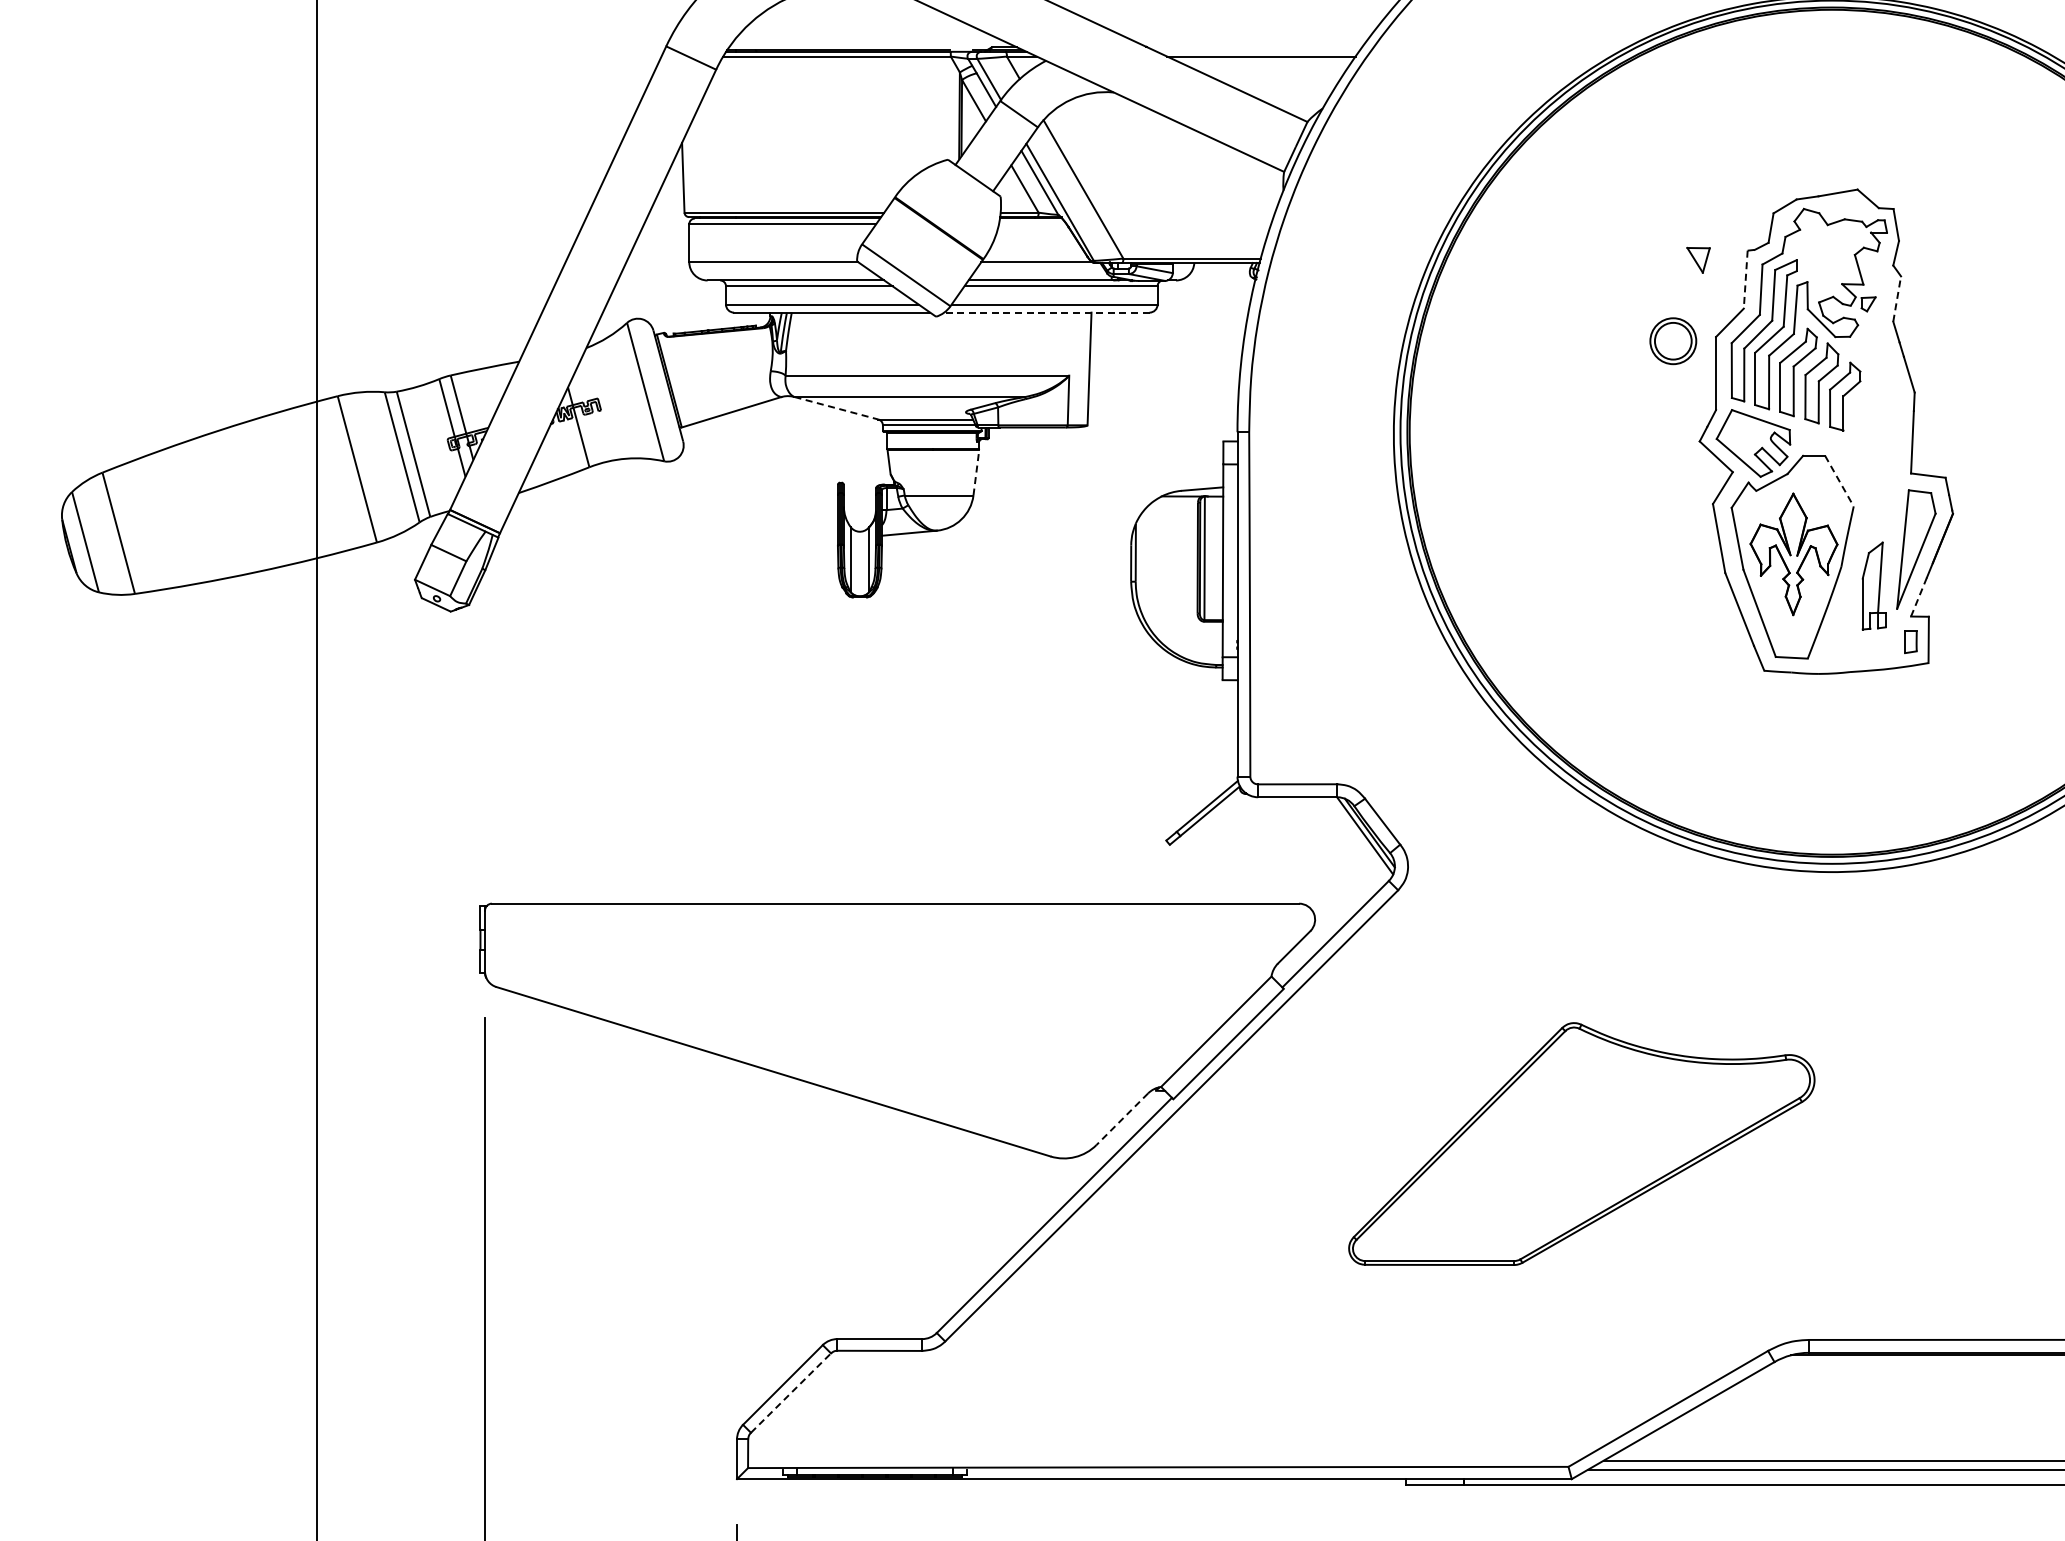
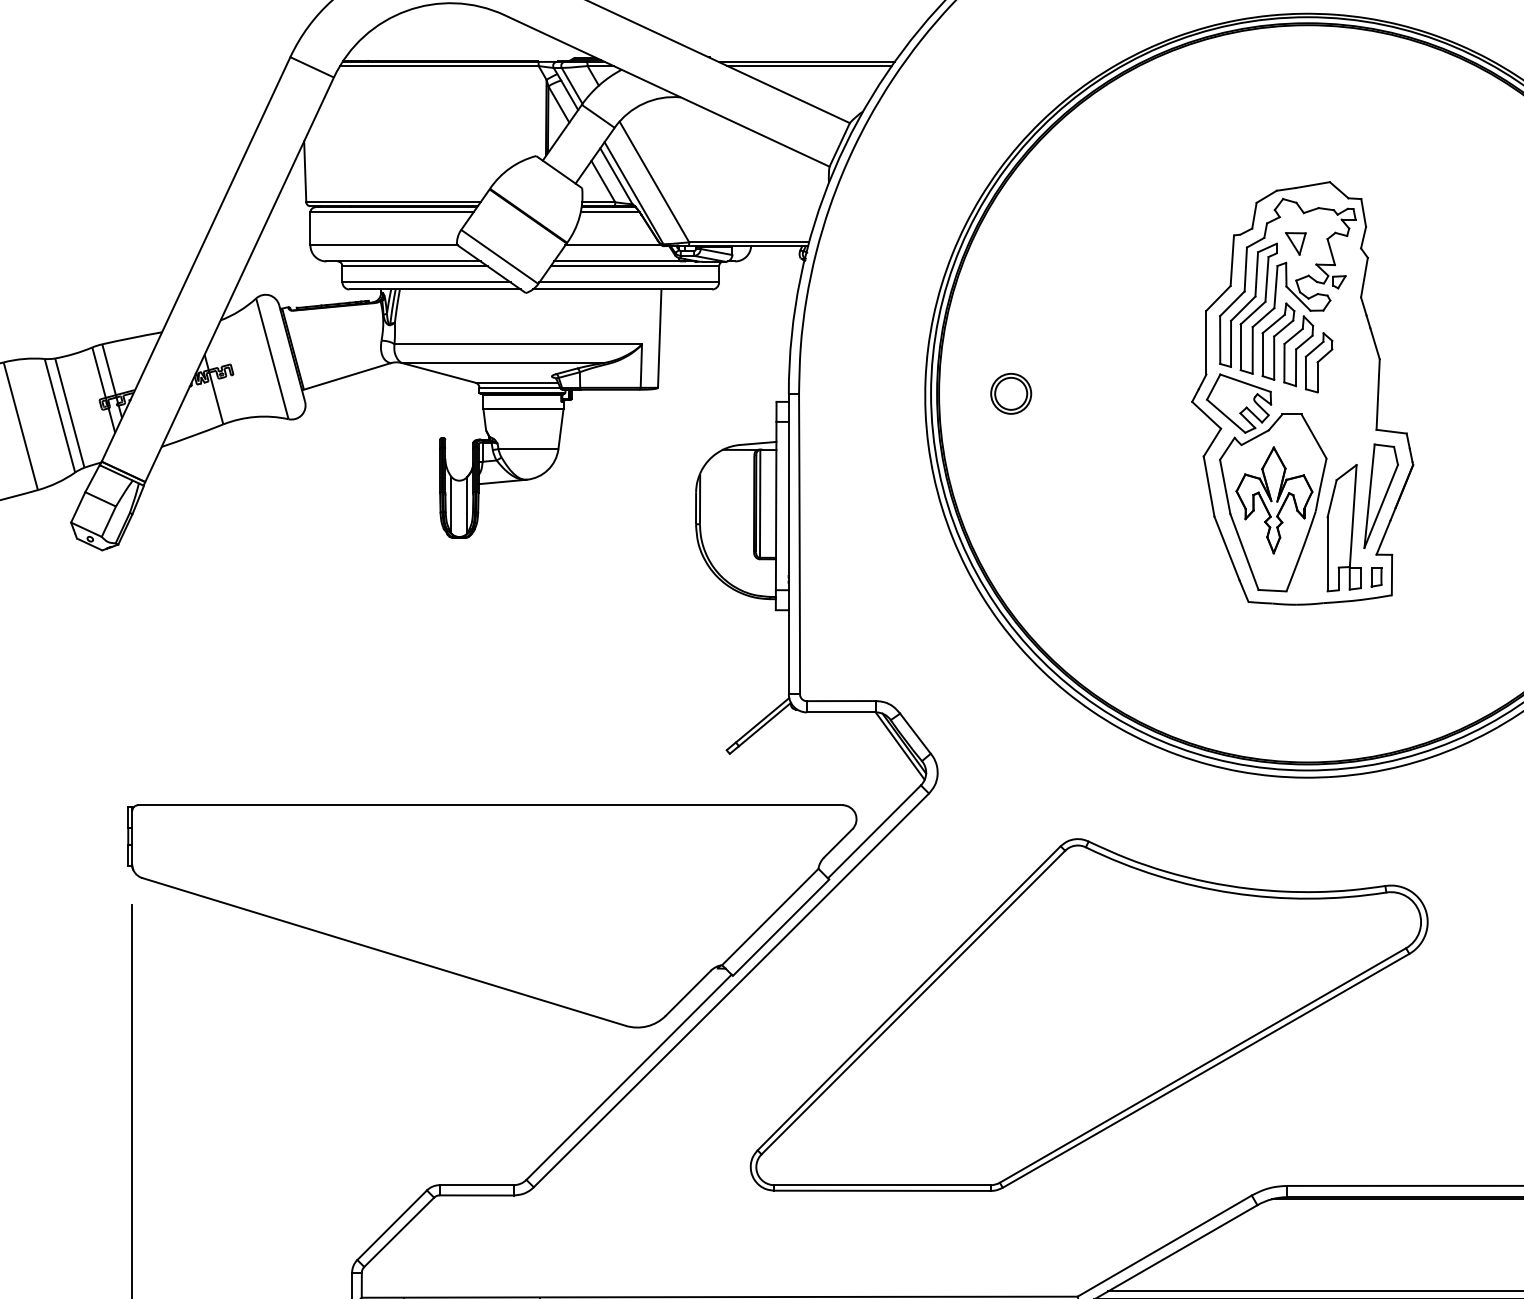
line: (1257, 51) -> (806, 61), added
line: (1032, 224) -> (609, 212), added
part: (1698, 260) -> (1295, 244), moved
line: (1745, 280) -> (1232, 261), dashed -> solid
line: (1897, 299) -> (1364, 278), dashed -> solid
line: (1046, 312) -> (622, 289), dashed -> solid
part: (1673, 341) -> (1011, 394), moved
line: (836, 408) -> (438, 373), dashed -> solid
line: (976, 472) -> (561, 428), dashed -> solid
line: (1839, 481) -> (1314, 436), dashed -> solid
part: (1874, 585) -> (1344, 527), size x1.67
line: (1919, 596) -> (1383, 537), dashed -> solid
line: (1121, 1119) -> (687, 993), dashed -> solid
part: (1581, 1143) -> (1089, 1014), size x1.67
line: (791, 1392) -> (399, 1231), dashed -> solid

